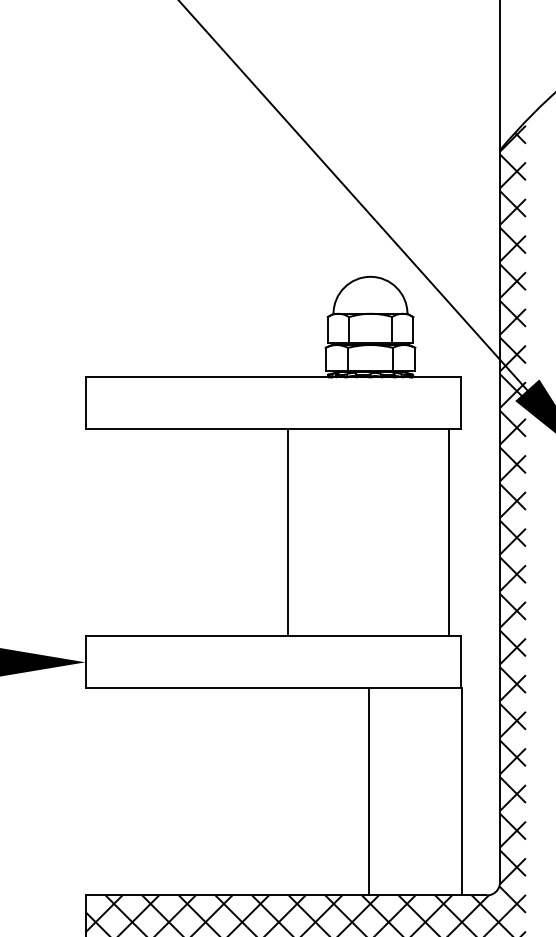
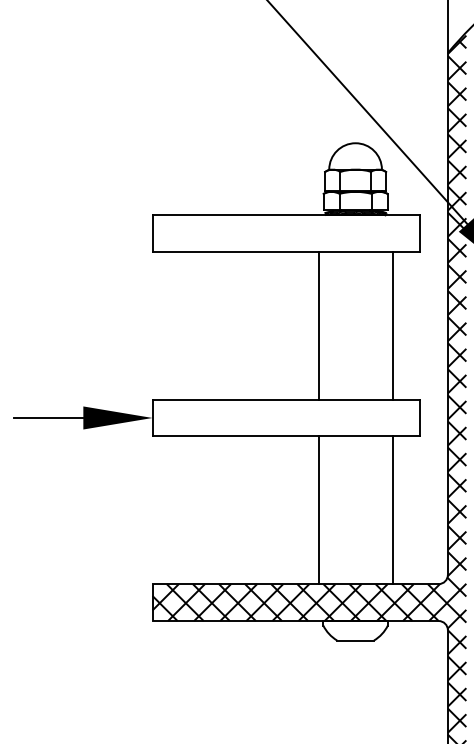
line: (287, 532) -> (318, 325), moved
line: (448, 532) -> (392, 325), moved
line: (368, 792) -> (318, 510), moved
line: (461, 792) -> (392, 510), moved

